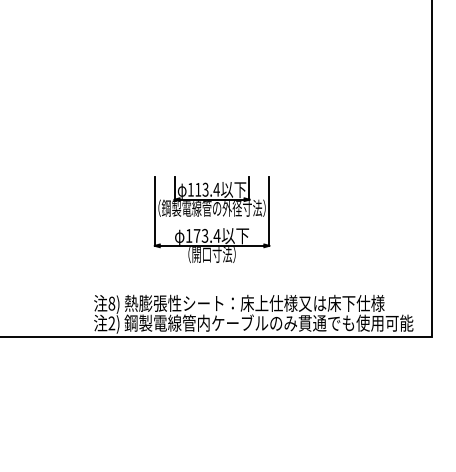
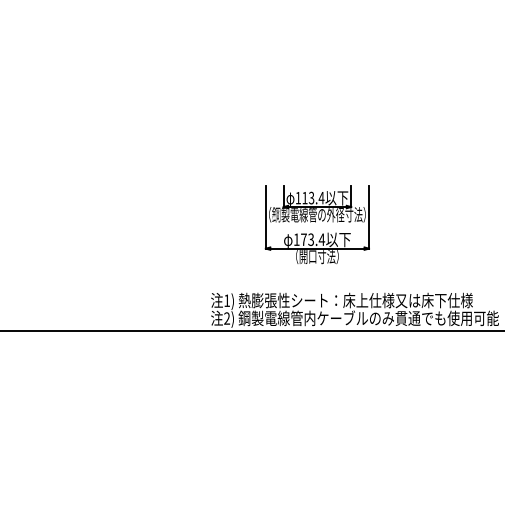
text: (112, 303) -> (227, 300), 8) -> 1)

